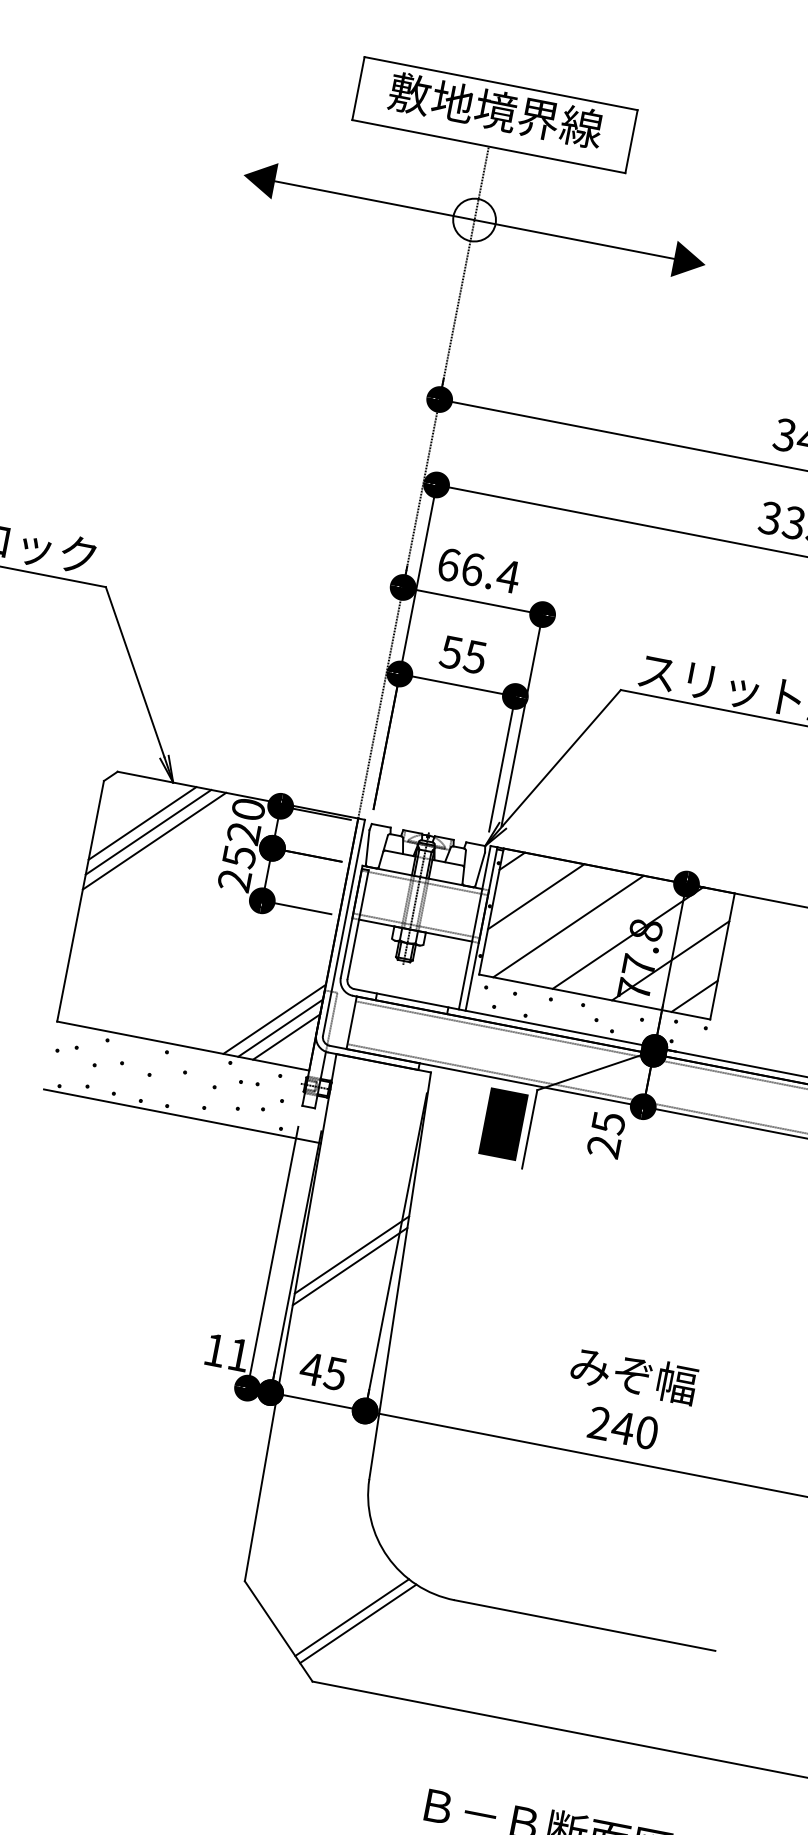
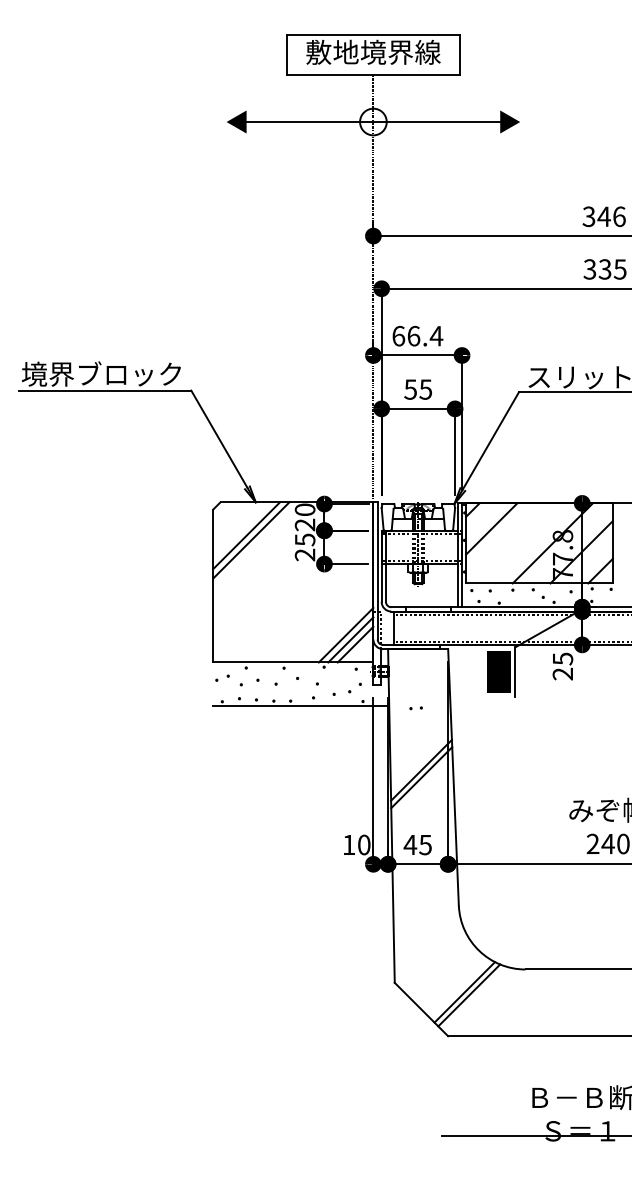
line: (142, 822) -> (241, 530), removed
line: (567, 926) -> (514, 543), removed
part: (248, 1083) -> (415, 708), moved
text: (239, 1354) -> (364, 844), 11 -> 10

